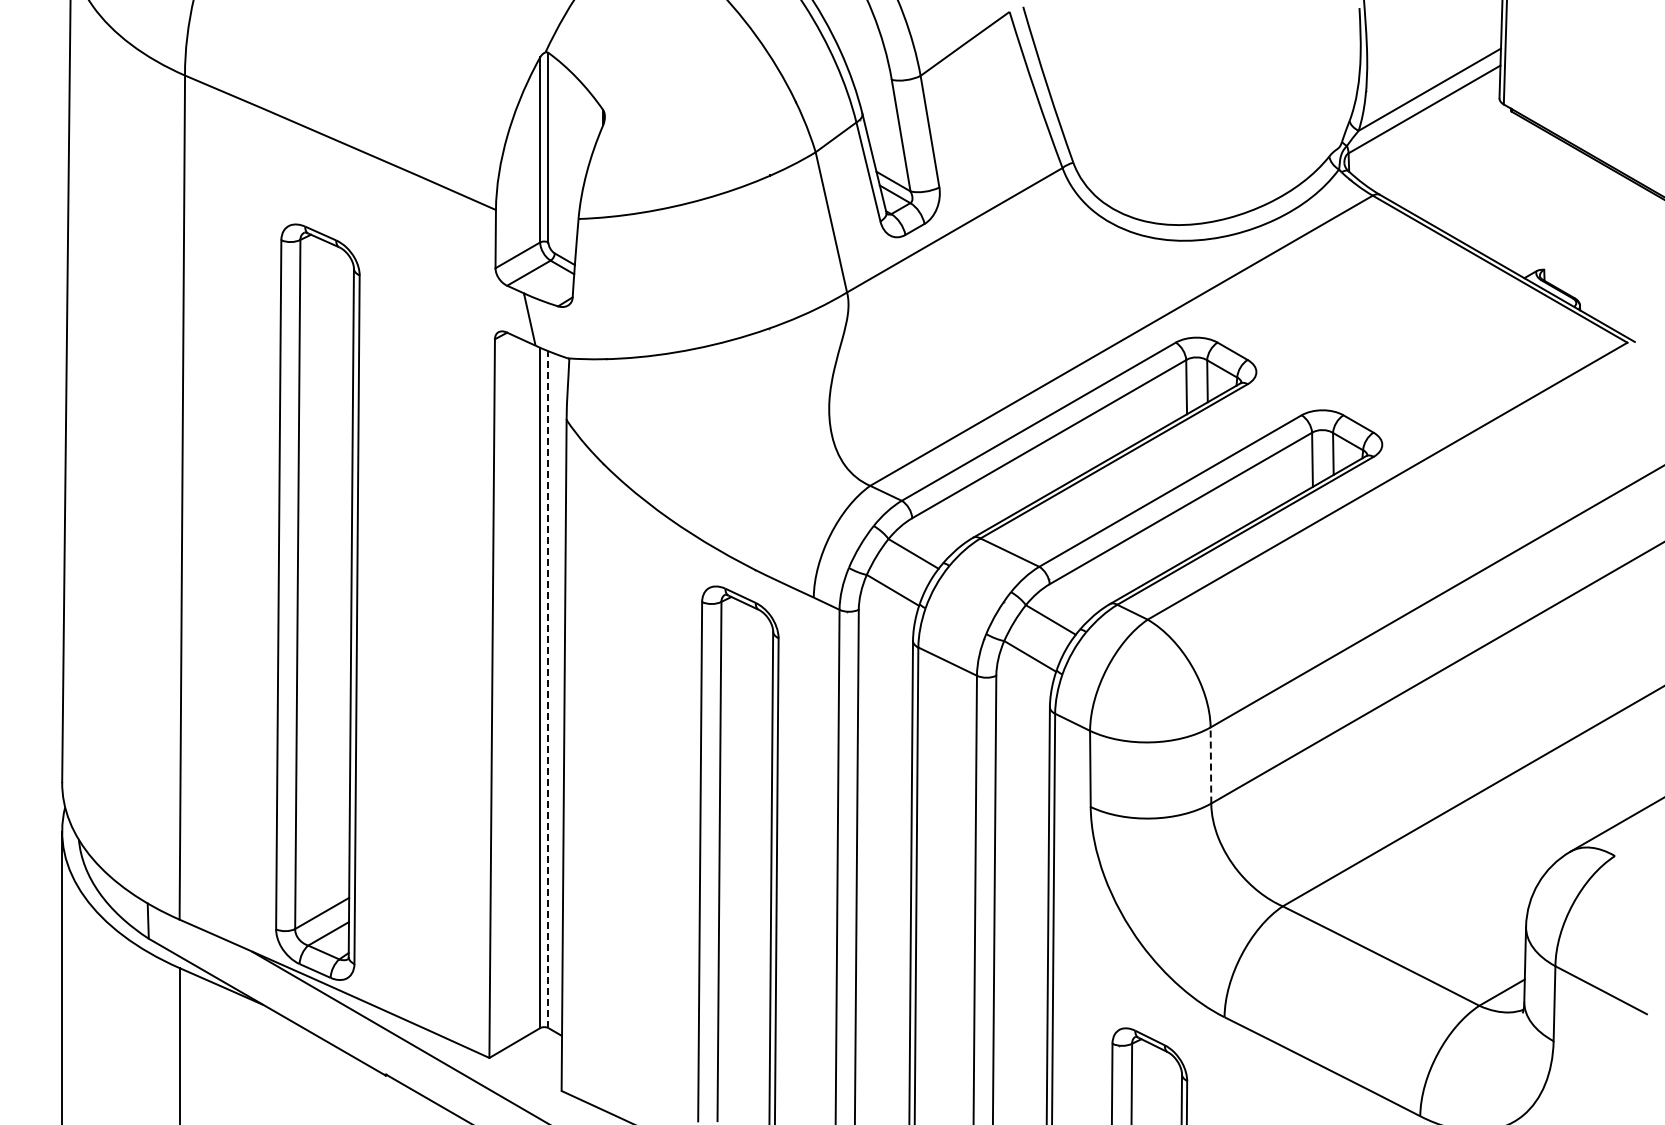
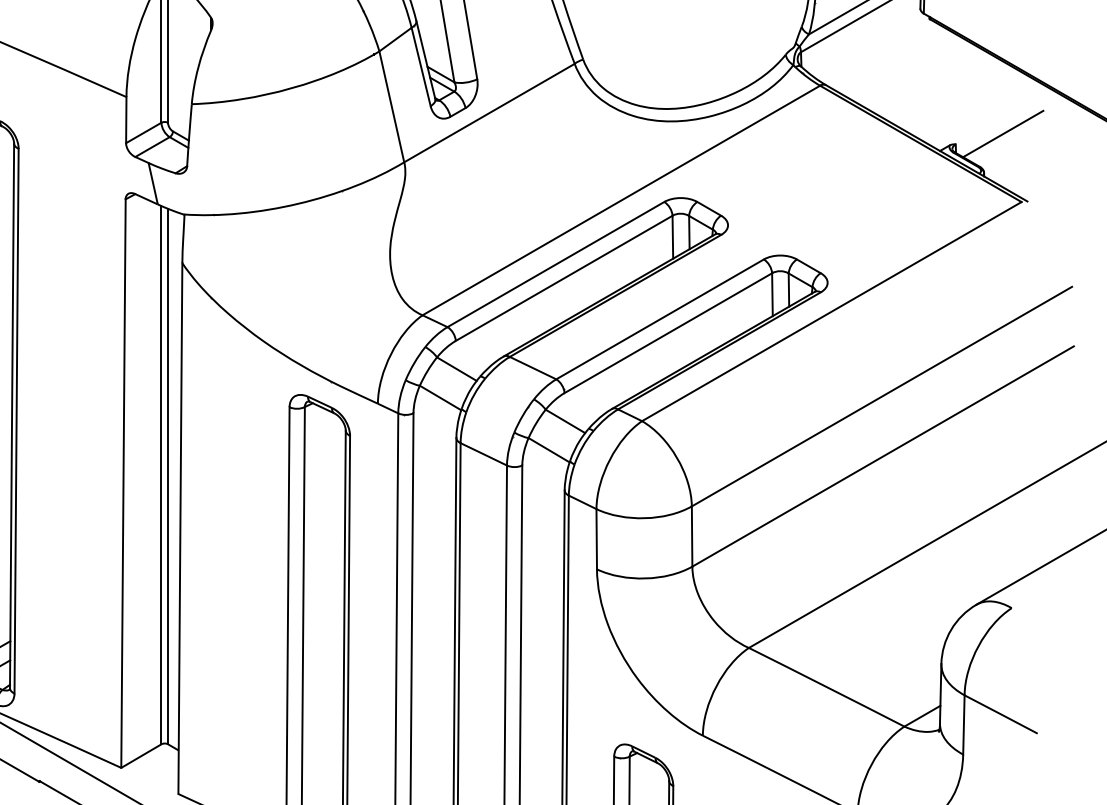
line: (1603, 256) -> (1002, 133), added
line: (548, 689) -> (168, 476), dashed -> solid
line: (1210, 765) -> (691, 536), dashed -> solid

